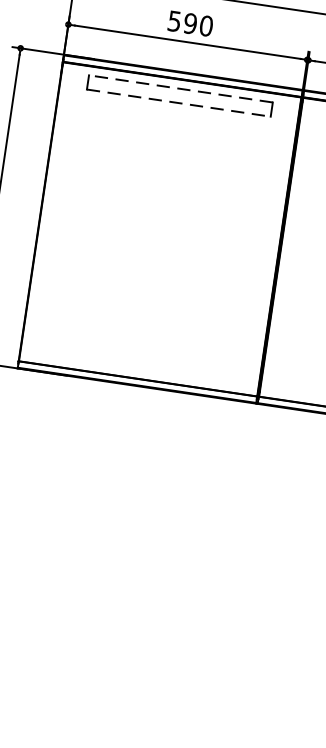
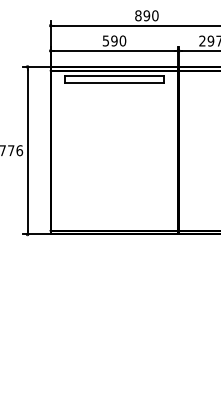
line: (179, 88) -> (113, 75), dashed -> solid
line: (178, 103) -> (114, 83), dashed -> solid

